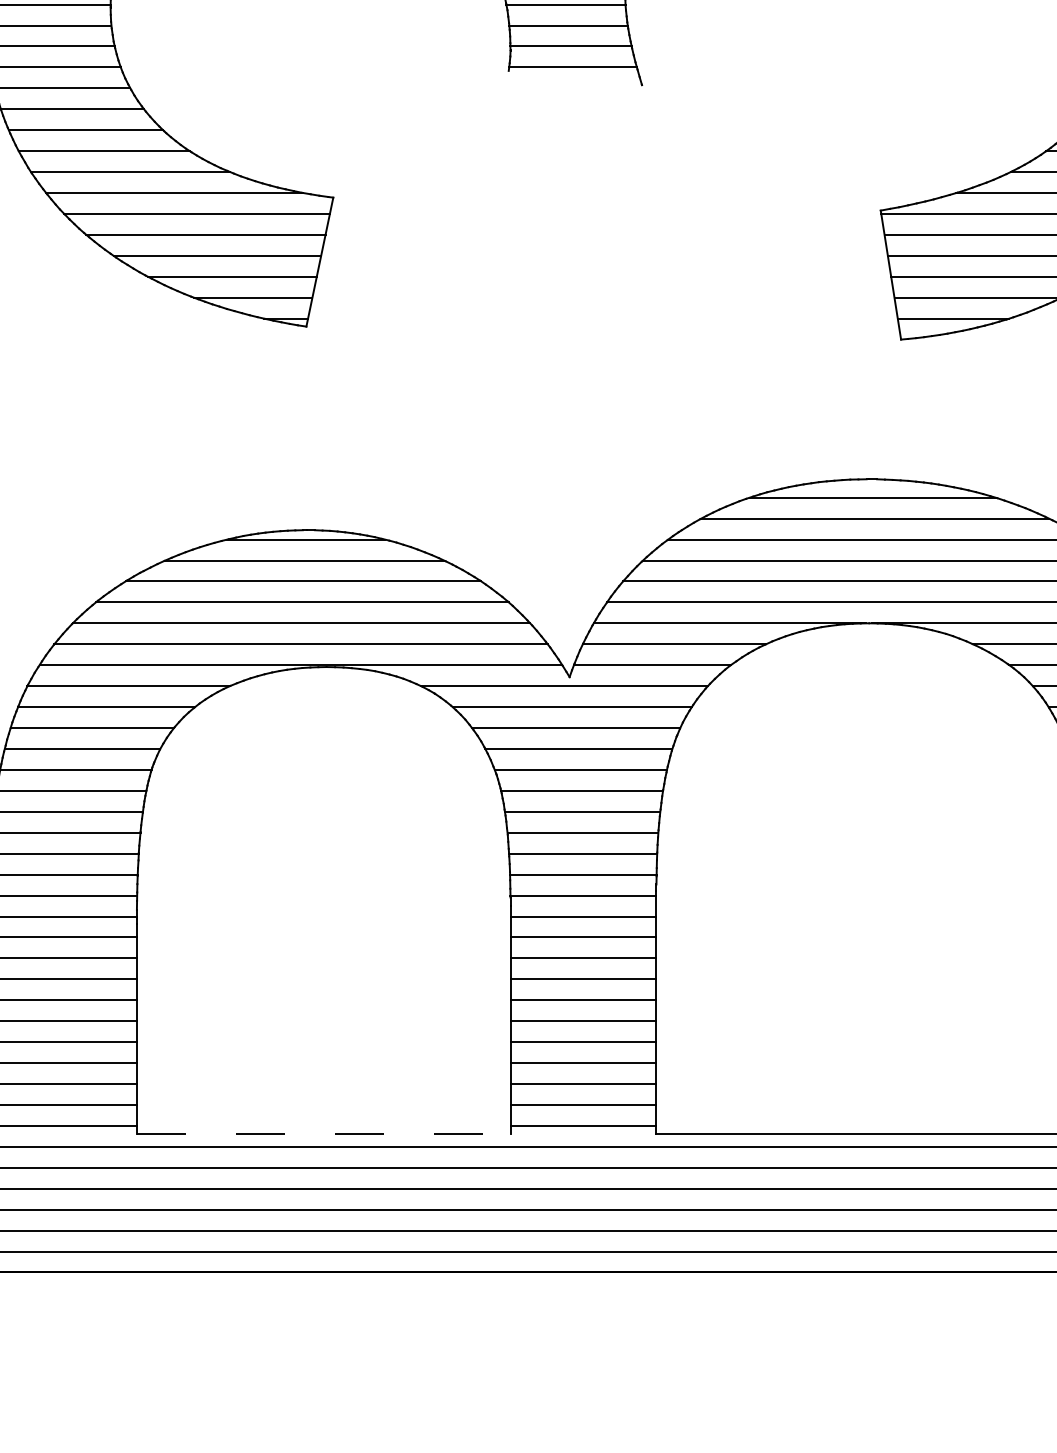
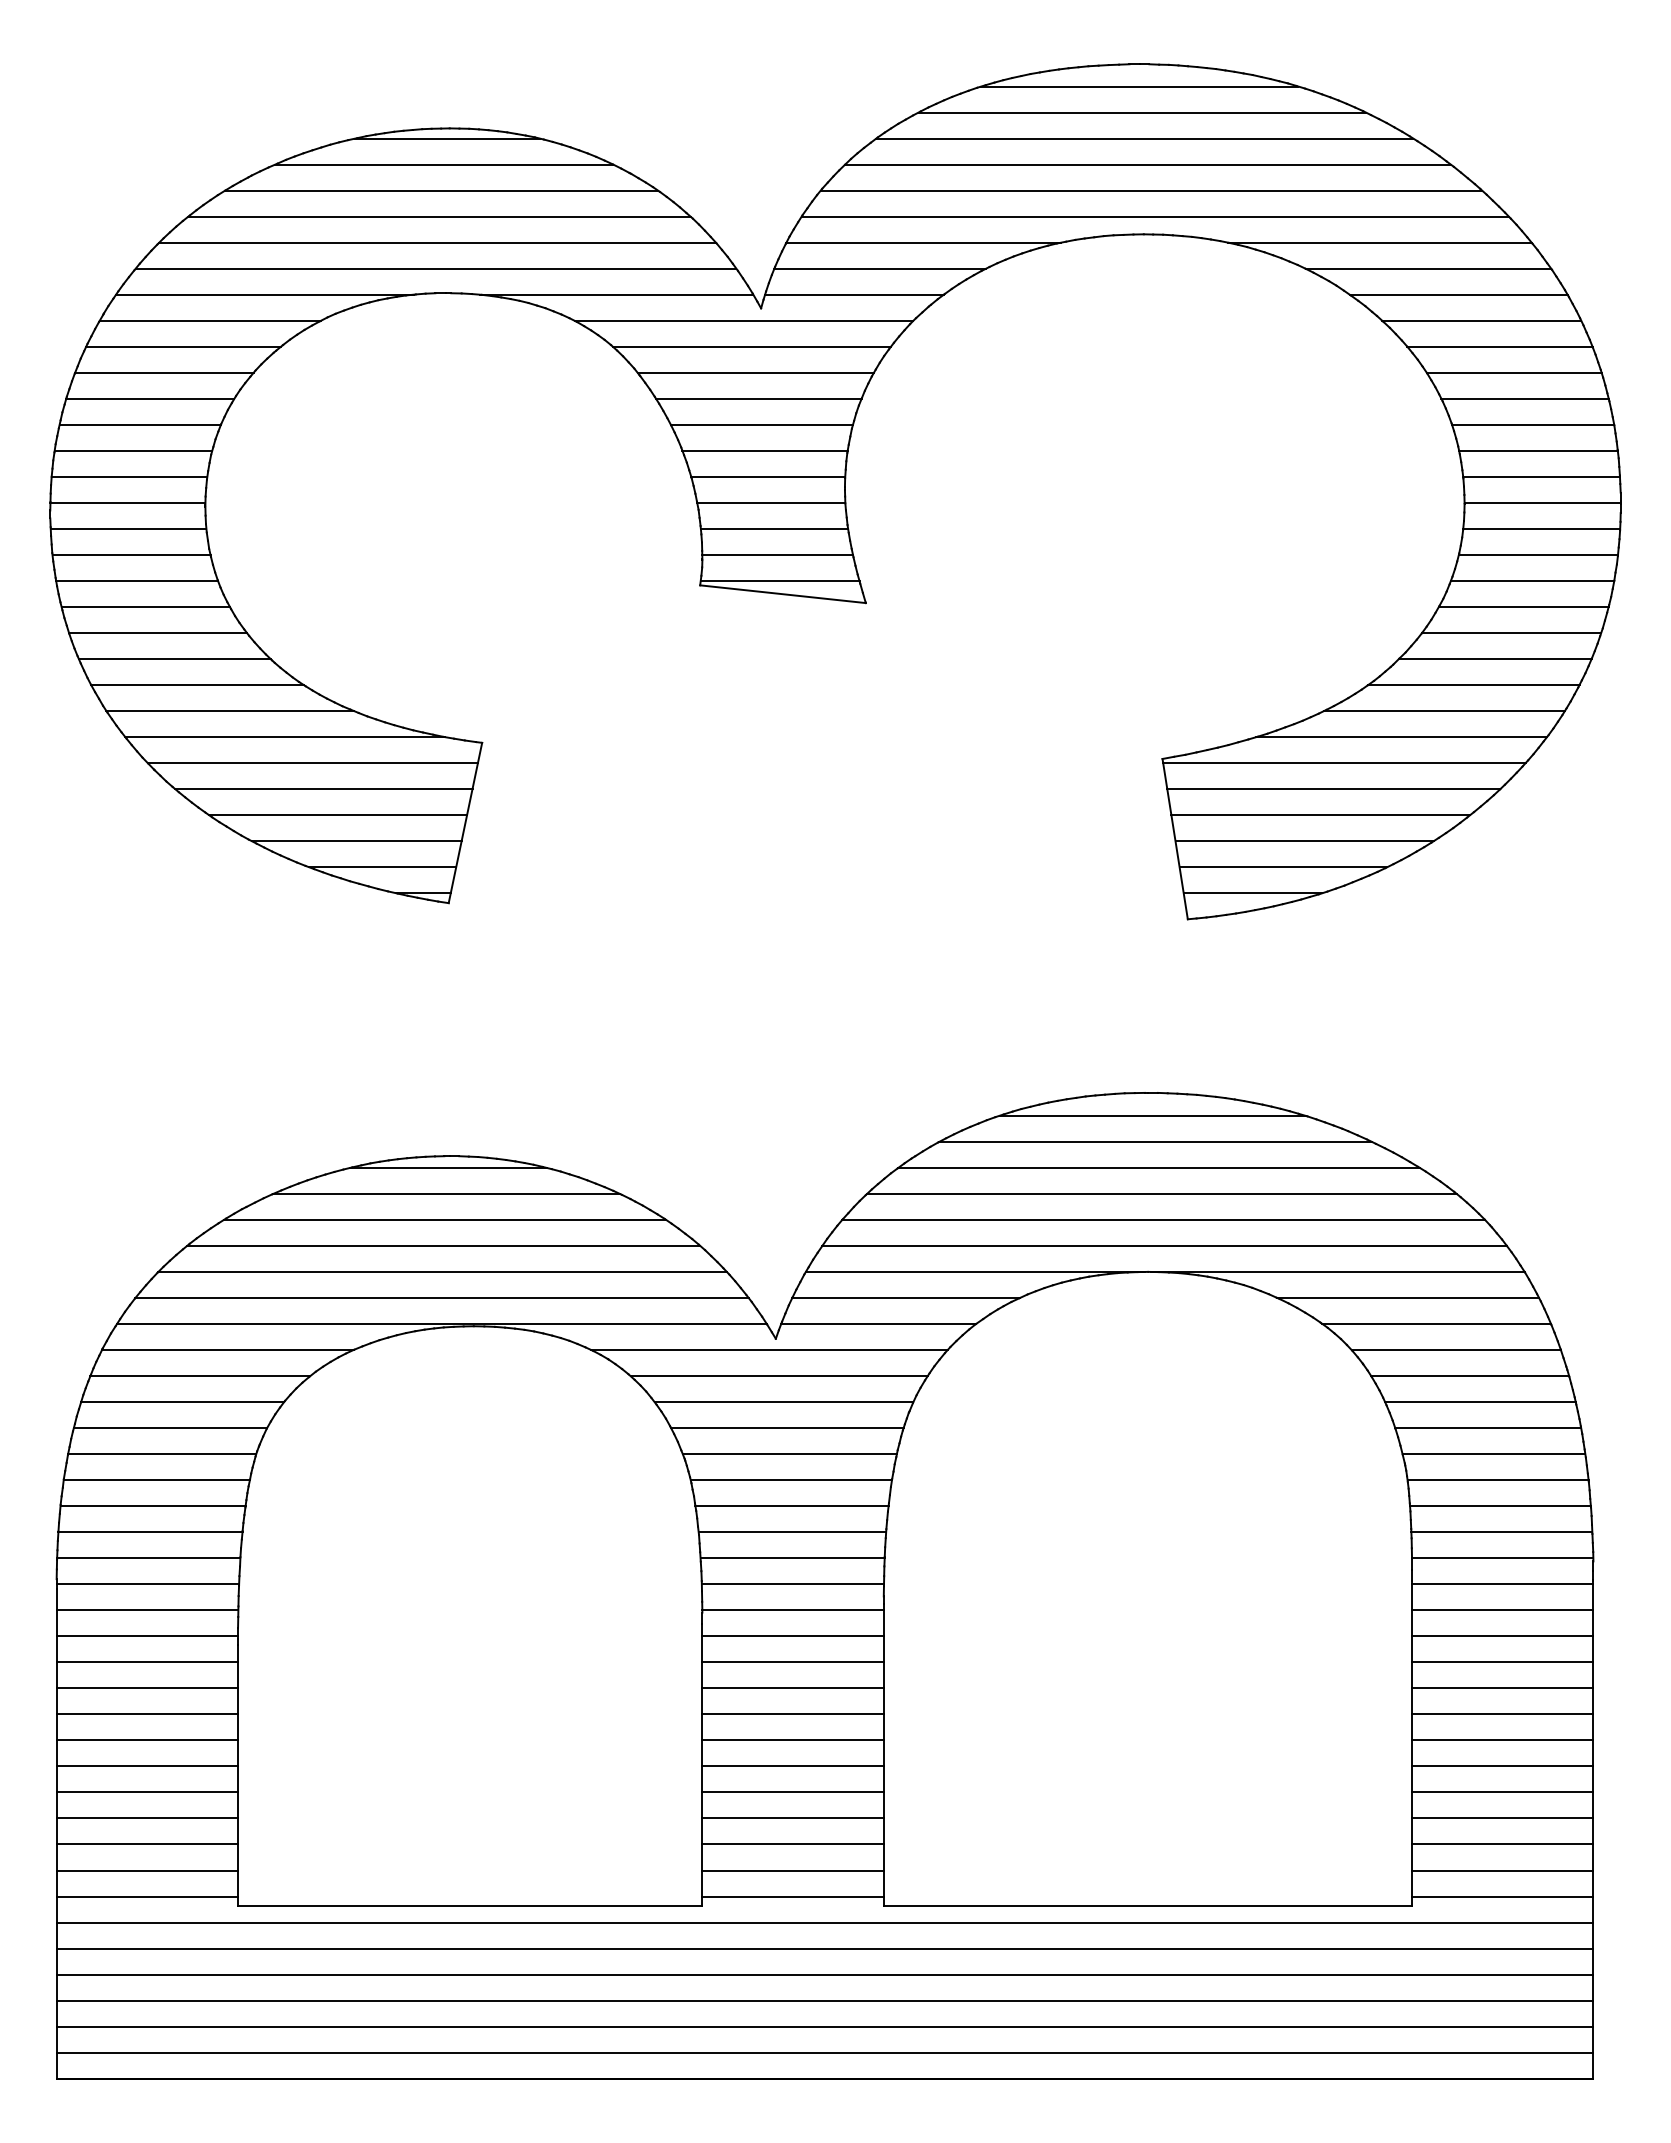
line: (574, 78) -> (782, 594), added
line: (323, 1133) -> (470, 1906), dashed -> solid

